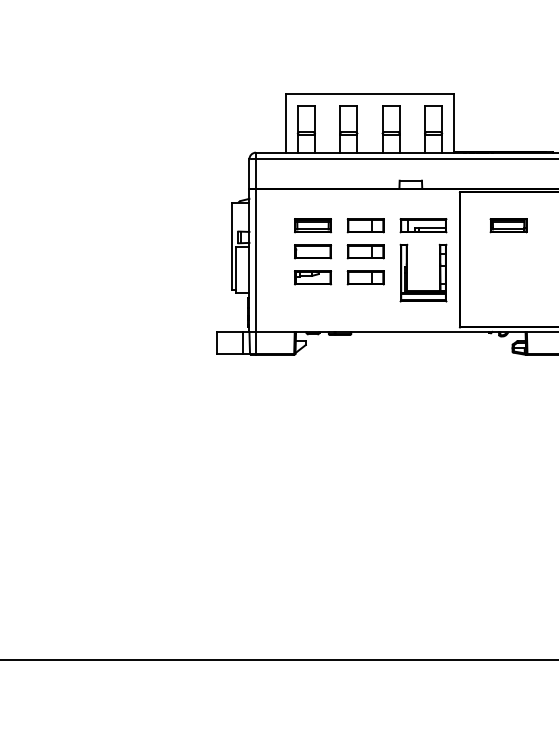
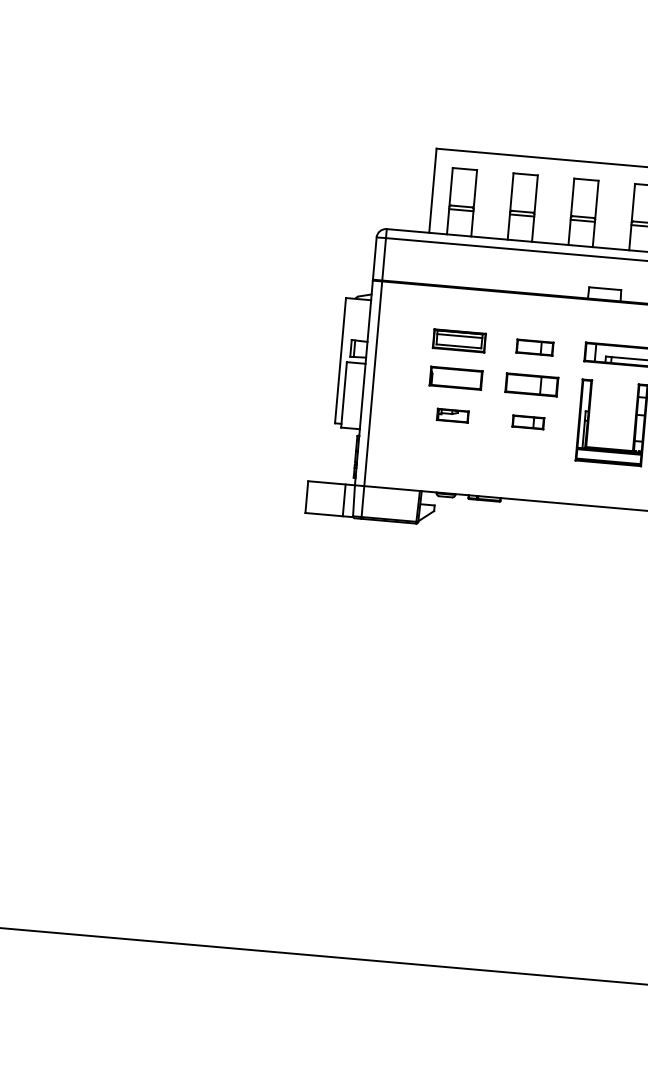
part: (365, 225) -> (534, 347), size x0.7
part: (312, 277) -> (452, 415), size x0.6
part: (365, 277) -> (528, 421), size x0.6

